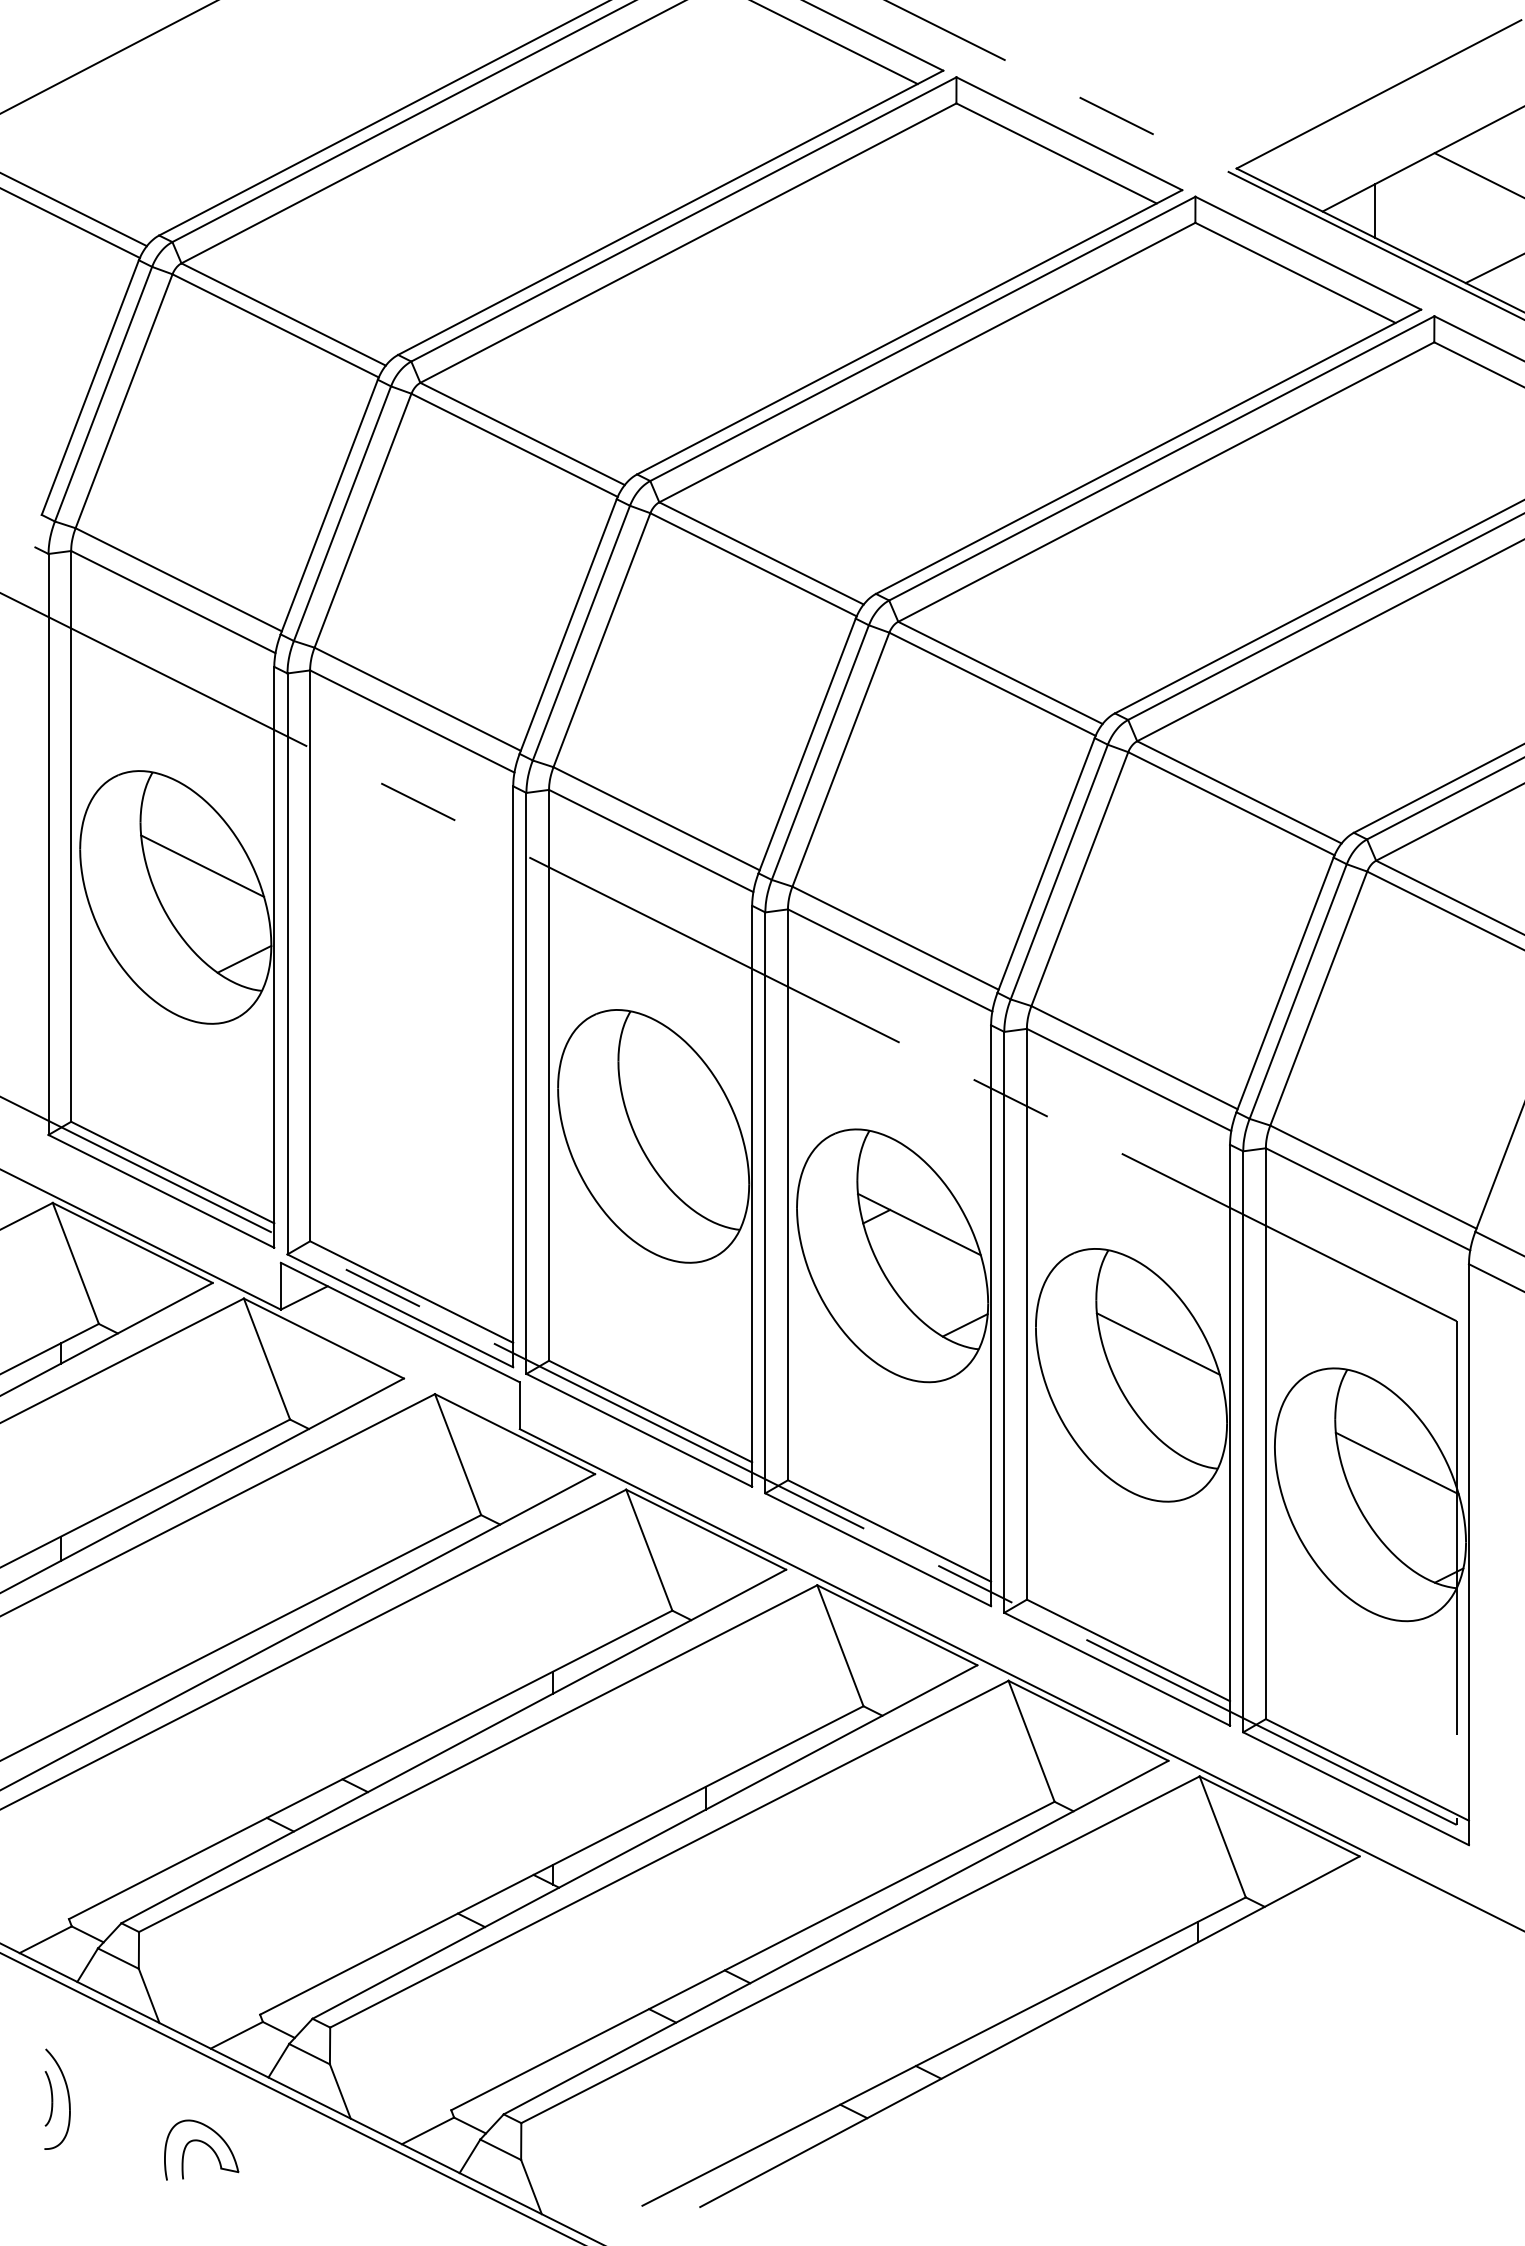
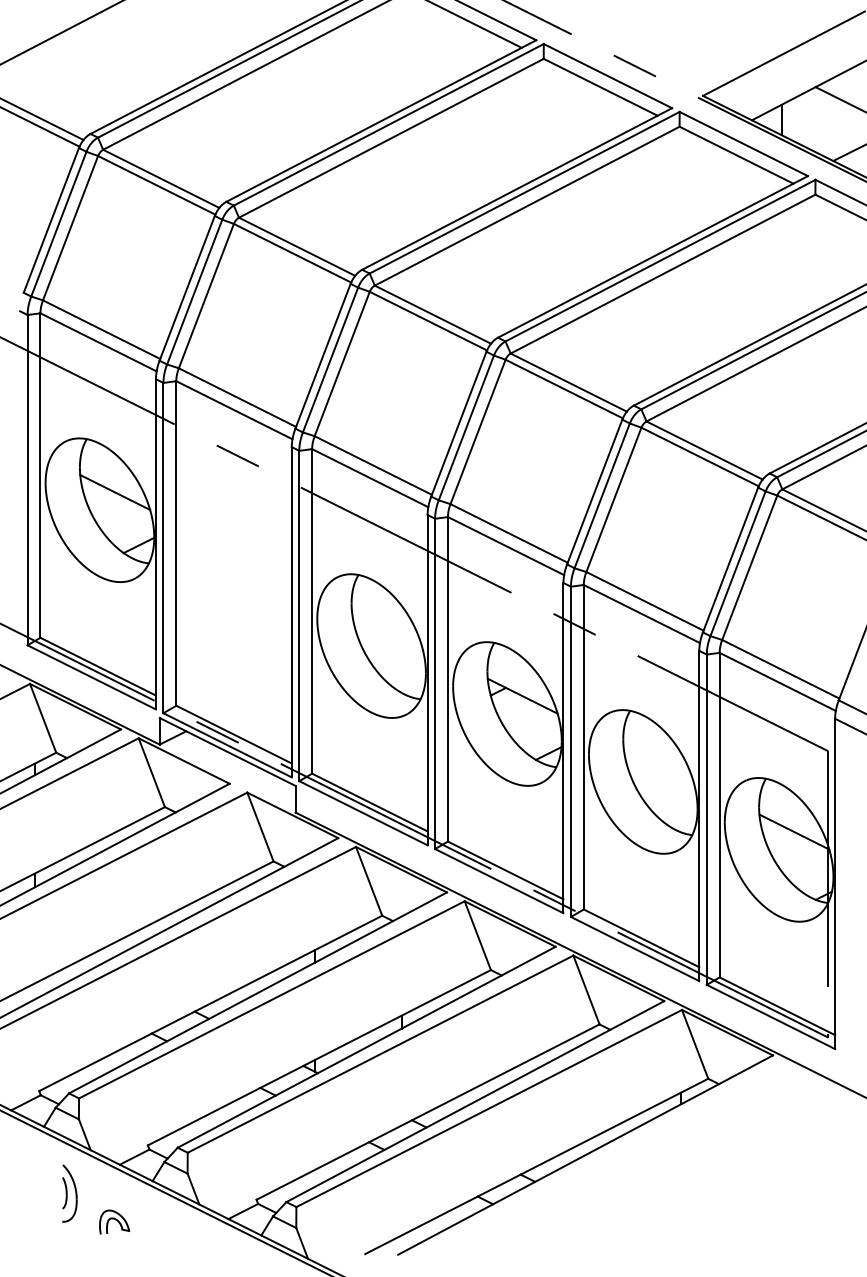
line: (1158, 1342) -> (658, 763), removed
part: (57, 2099) -> (69, 1193), moved
part: (201, 2148) -> (114, 1221), size x0.7

